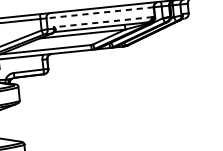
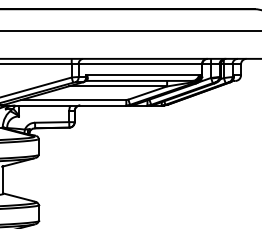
line: (100, 12) -> (140, 64), dashed -> solid
line: (103, 22) -> (142, 75), dashed -> solid

